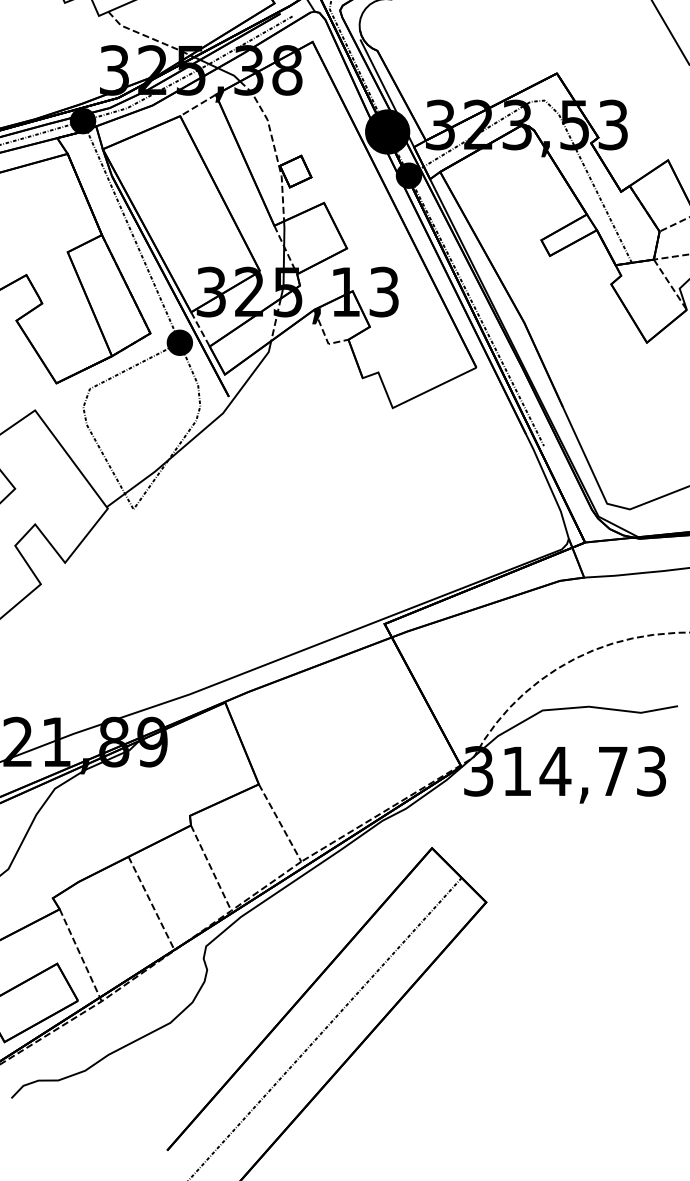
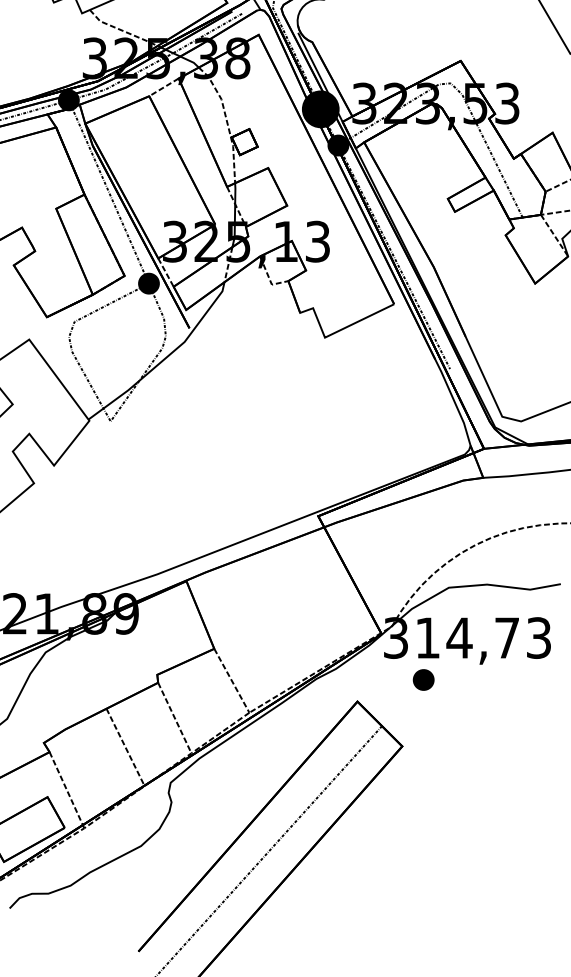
part: (511, 821) -> (423, 679), added

